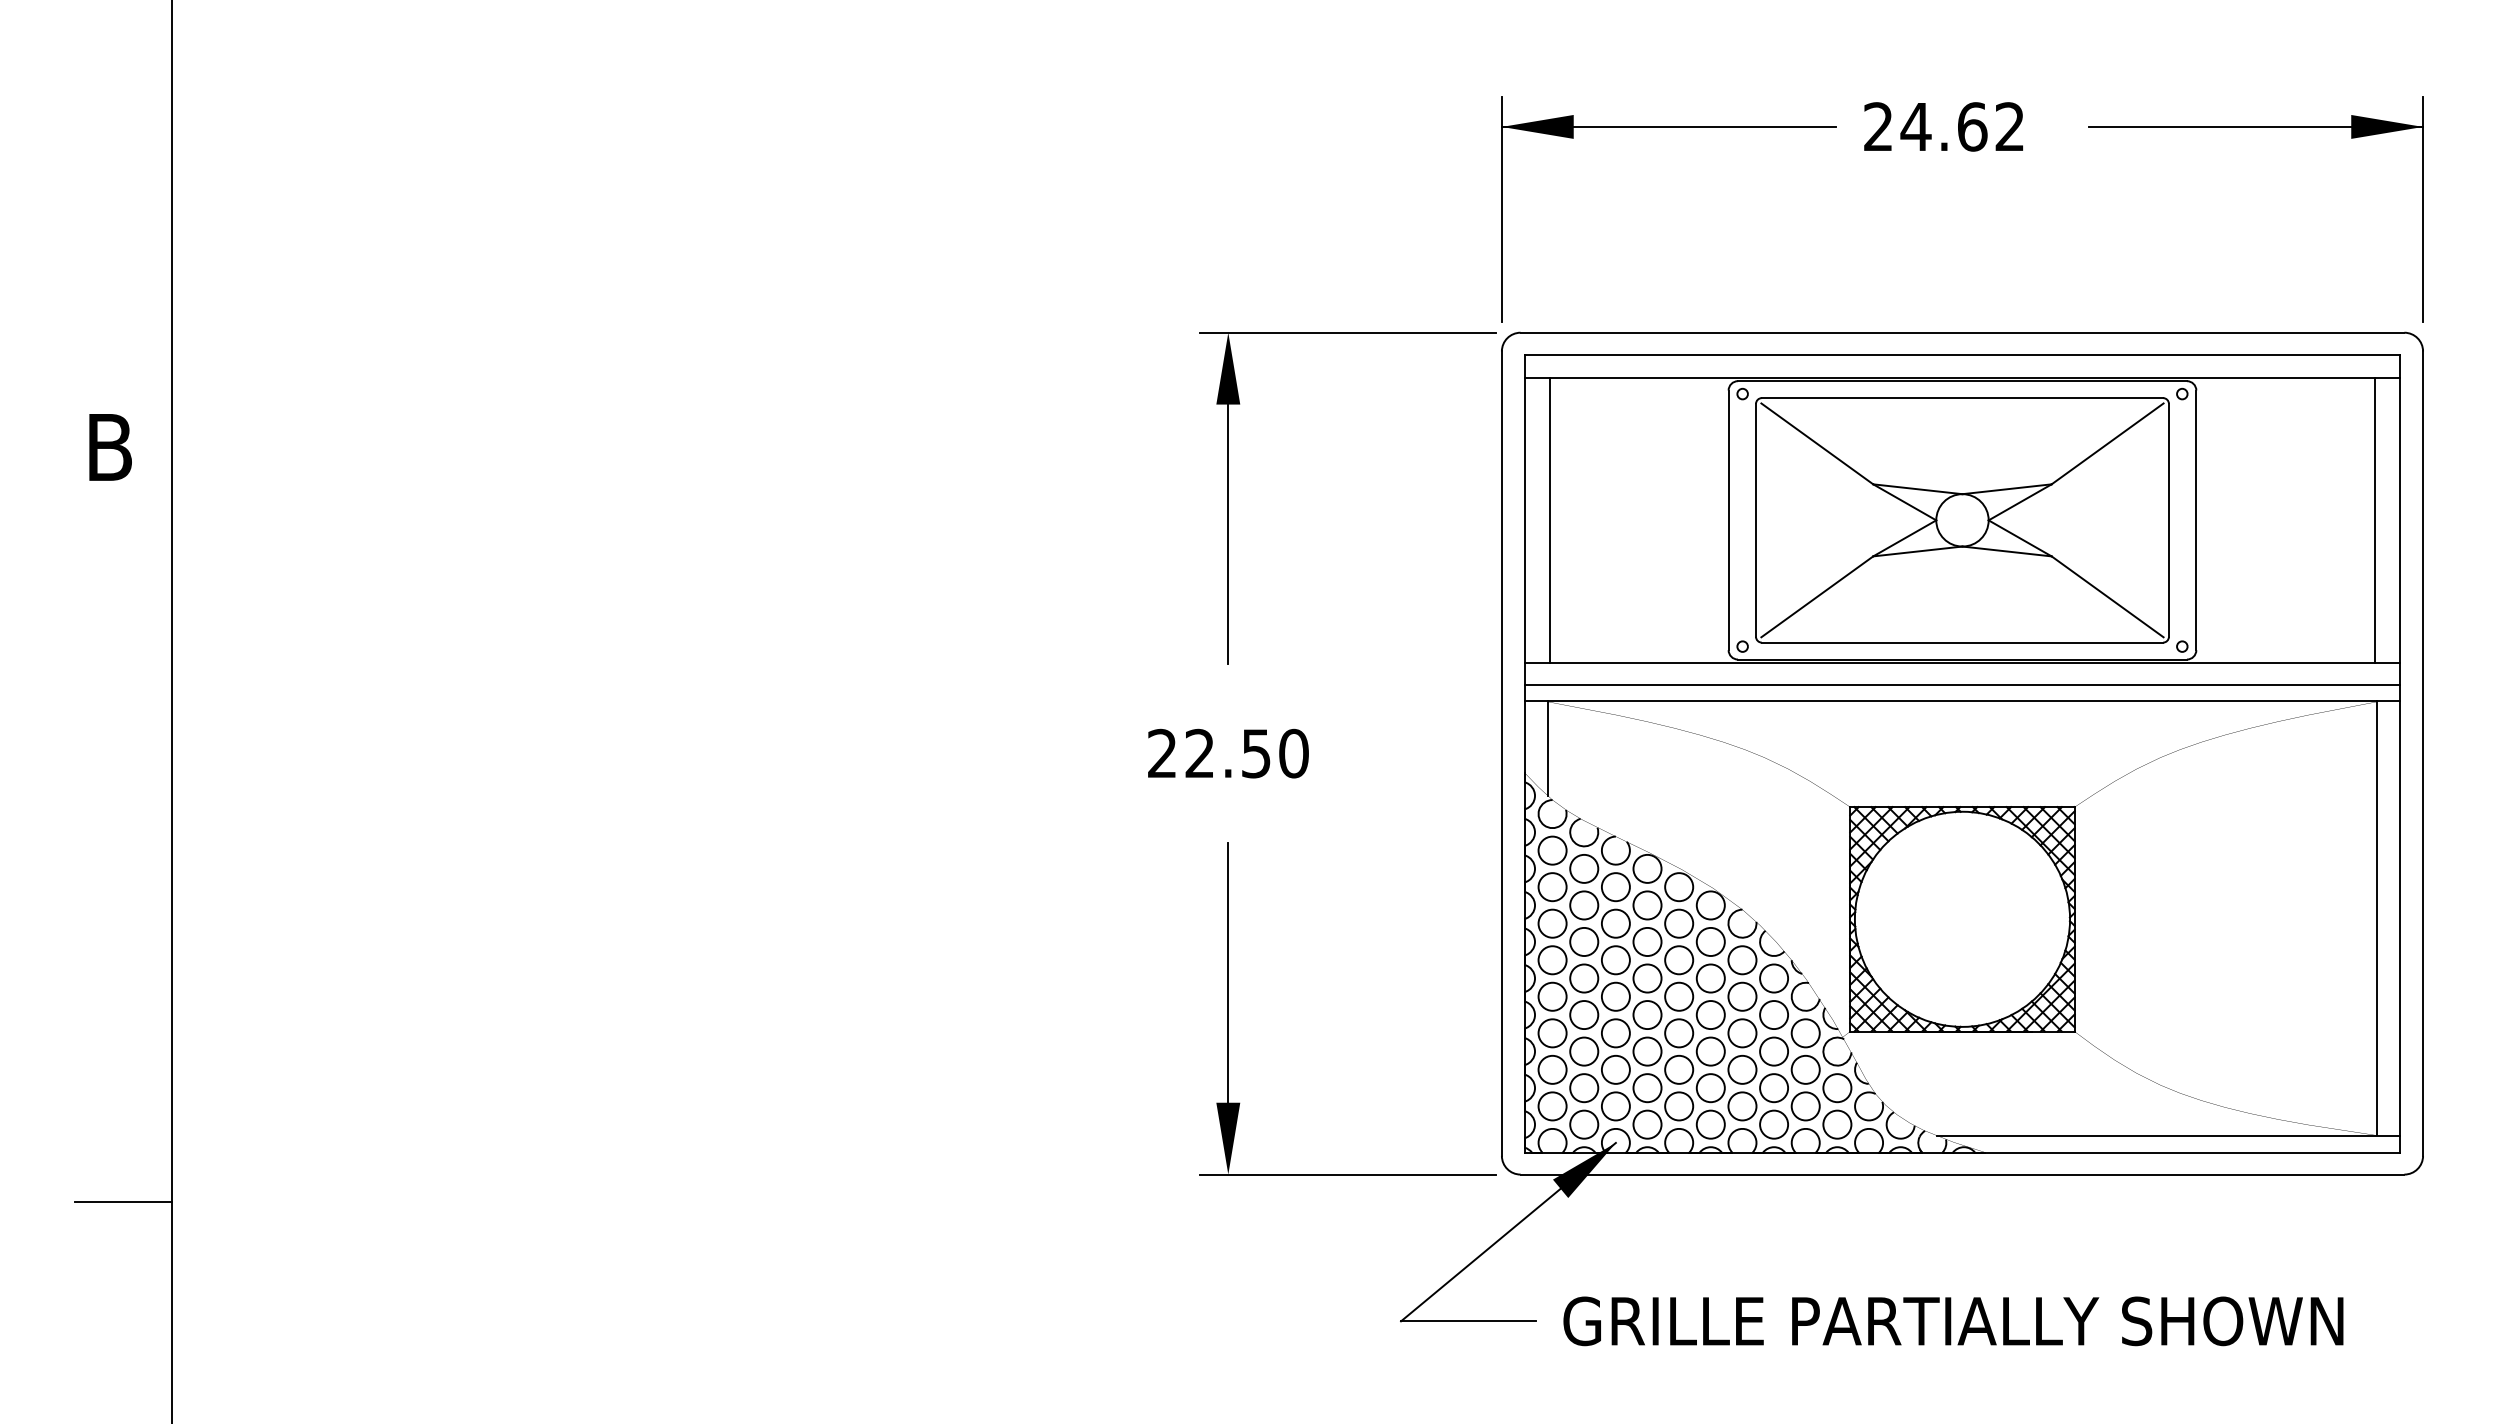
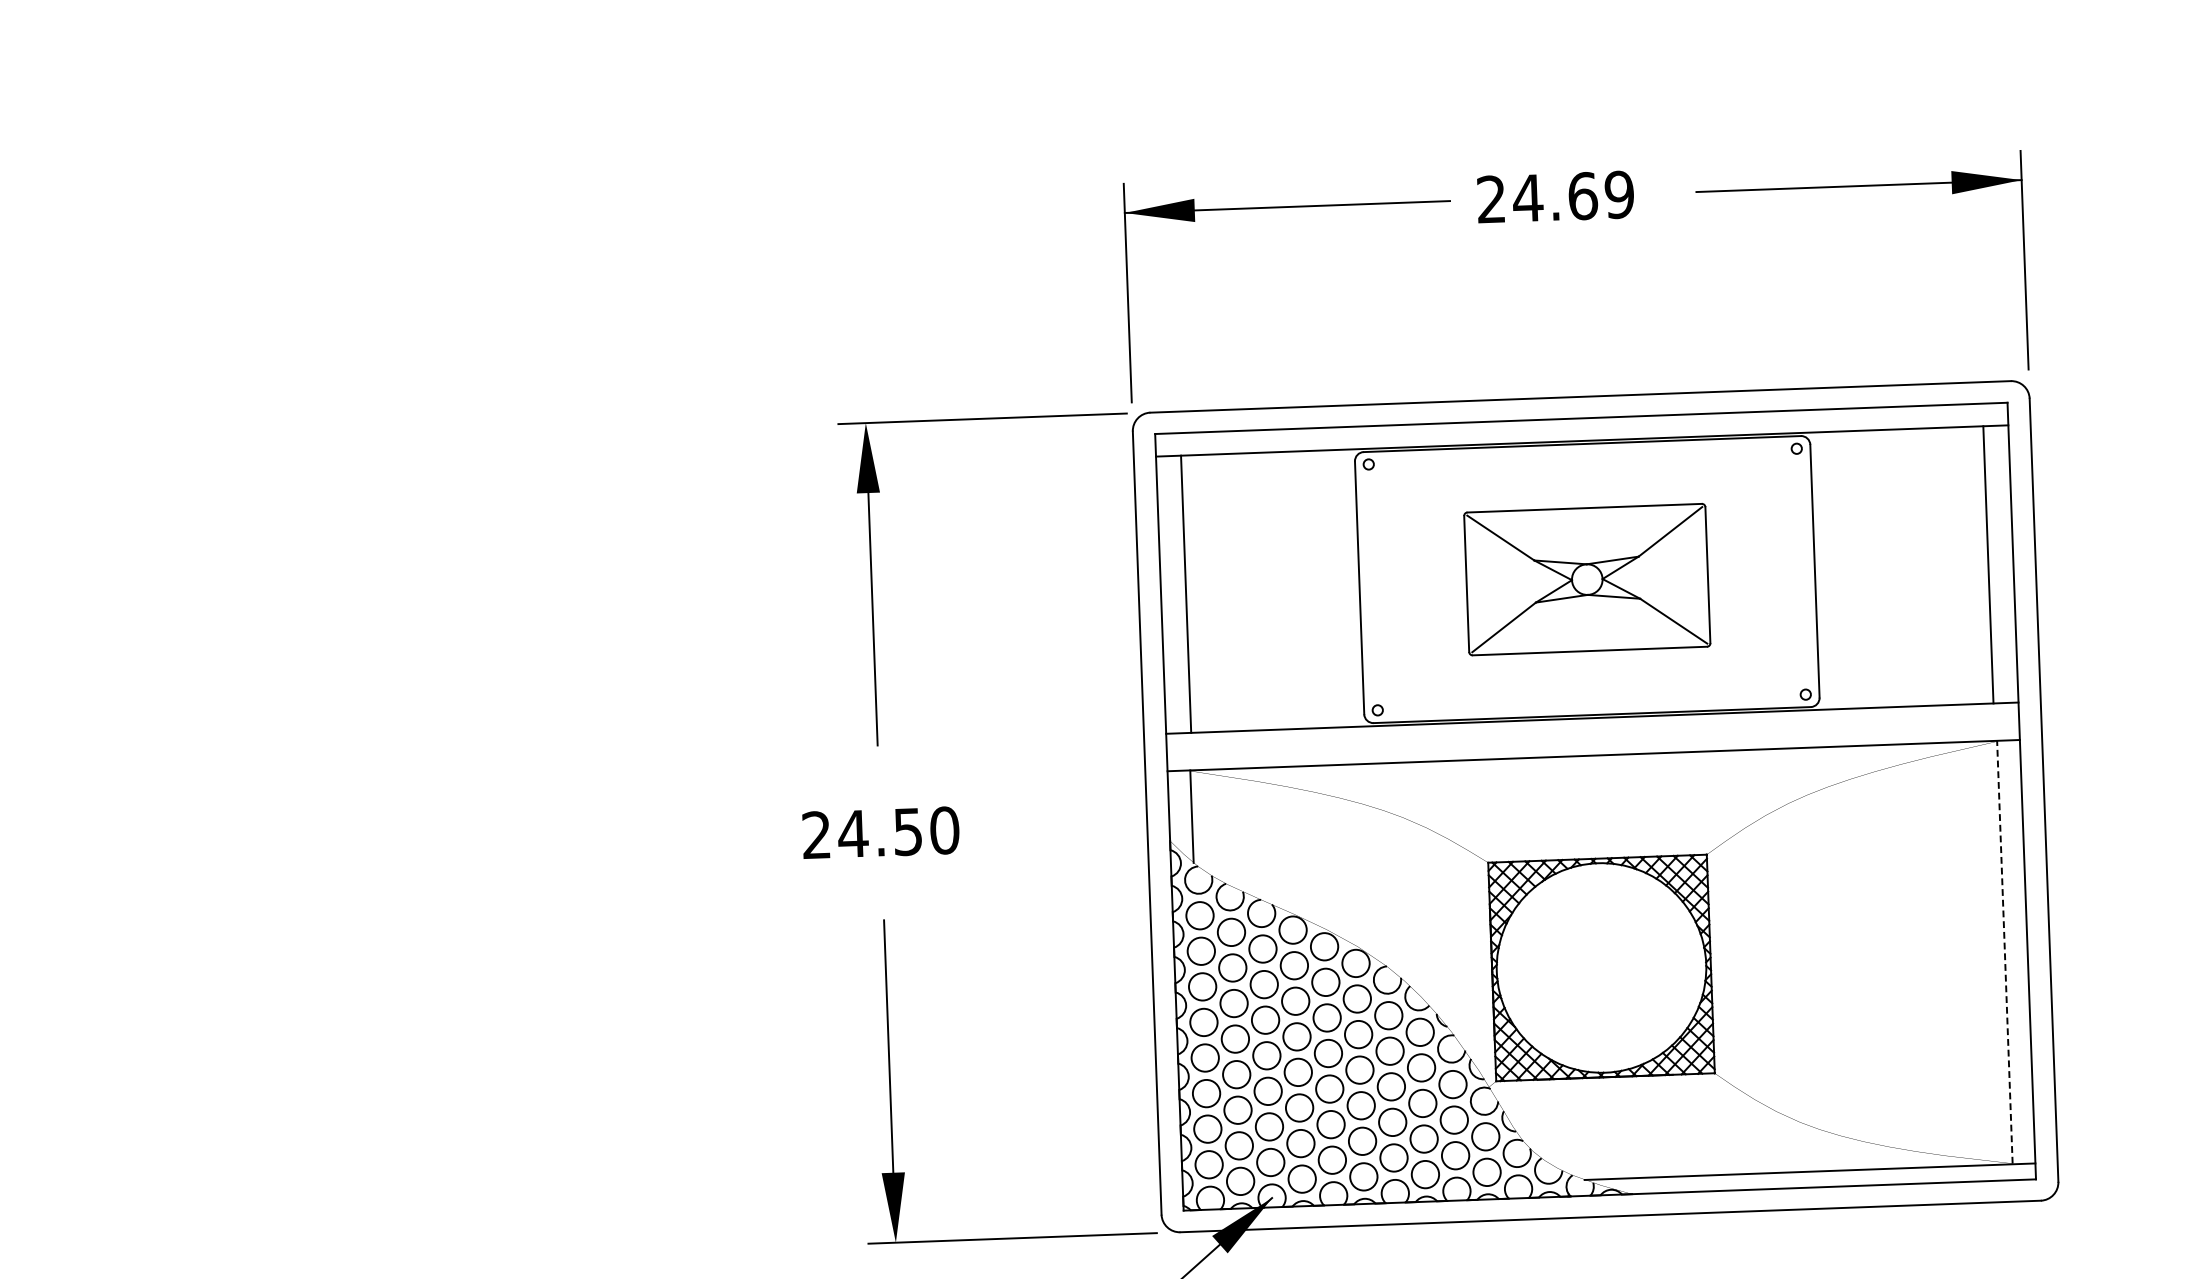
text: (2009, 126) -> (1619, 194), 24.62 -> 24.69
part: (1962, 520) -> (1587, 579), size x0.6
line: (1962, 684) -> (1593, 739), removed
text: (1199, 752) -> (852, 832), 22.50 -> 24.50
line: (2376, 917) -> (2004, 951), solid -> dashed

